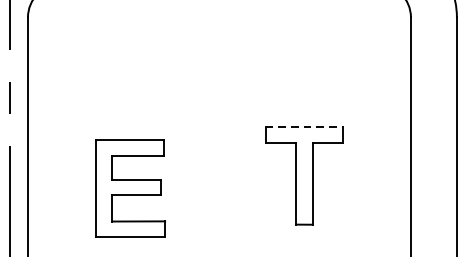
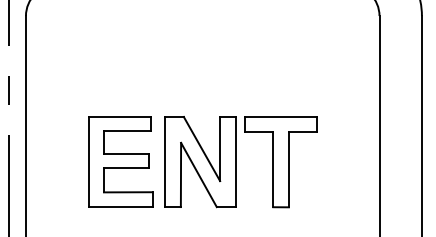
line: (304, 127) -> (281, 117), dashed -> solid
part: (217, 176) -> (200, 162), added
part: (130, 188) -> (120, 161), moved

